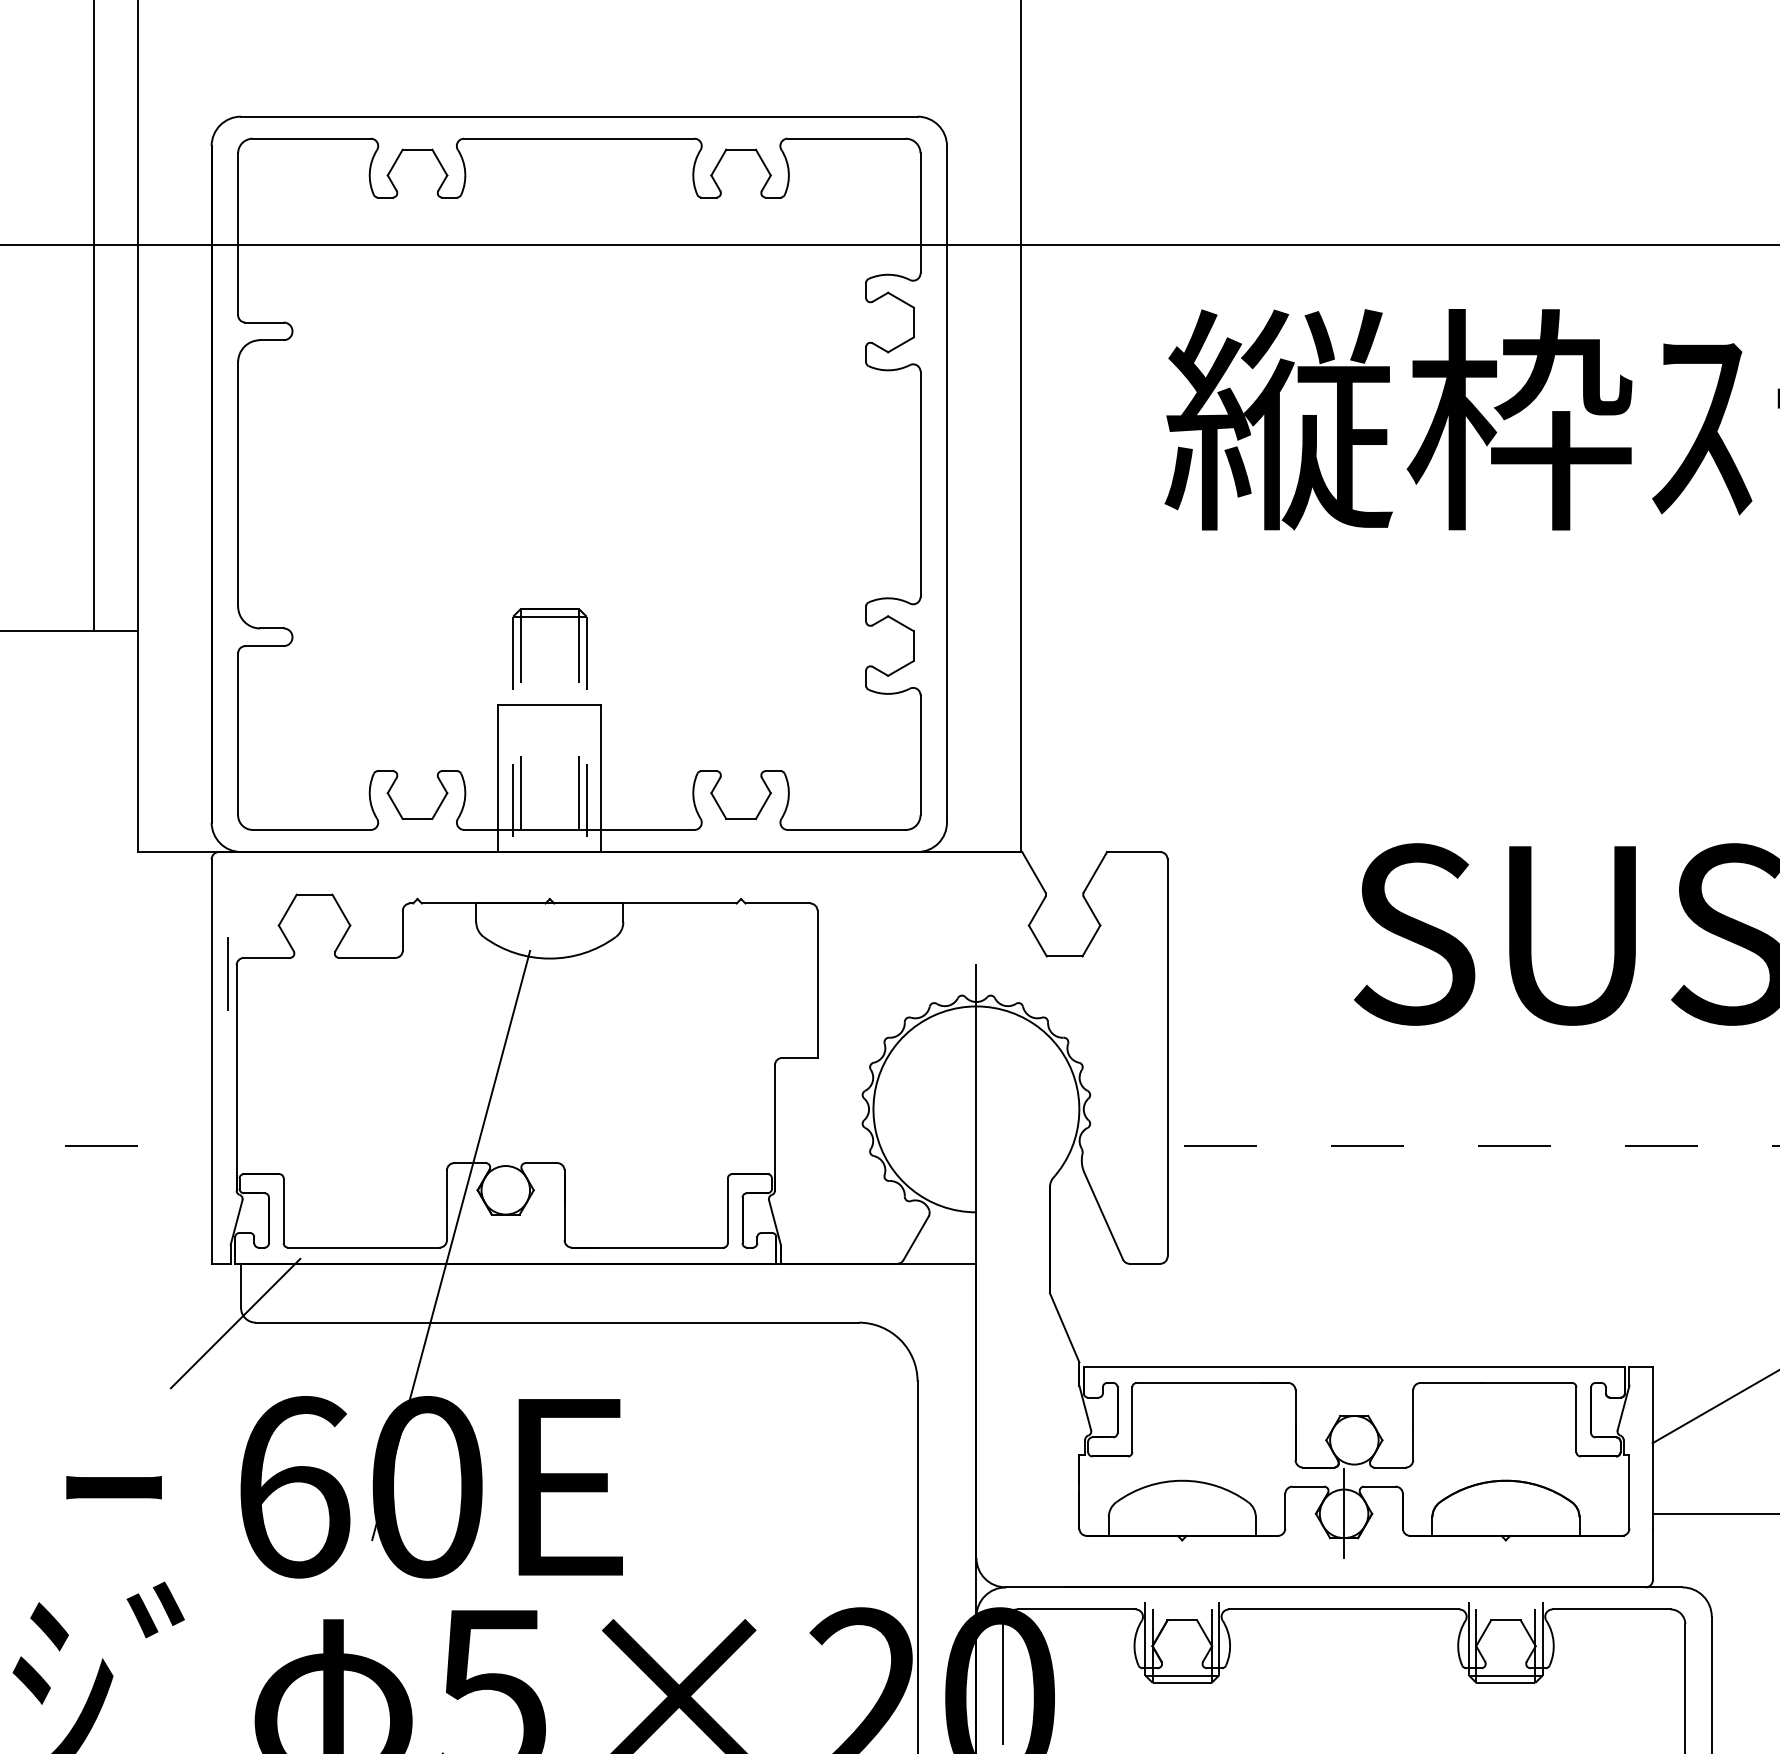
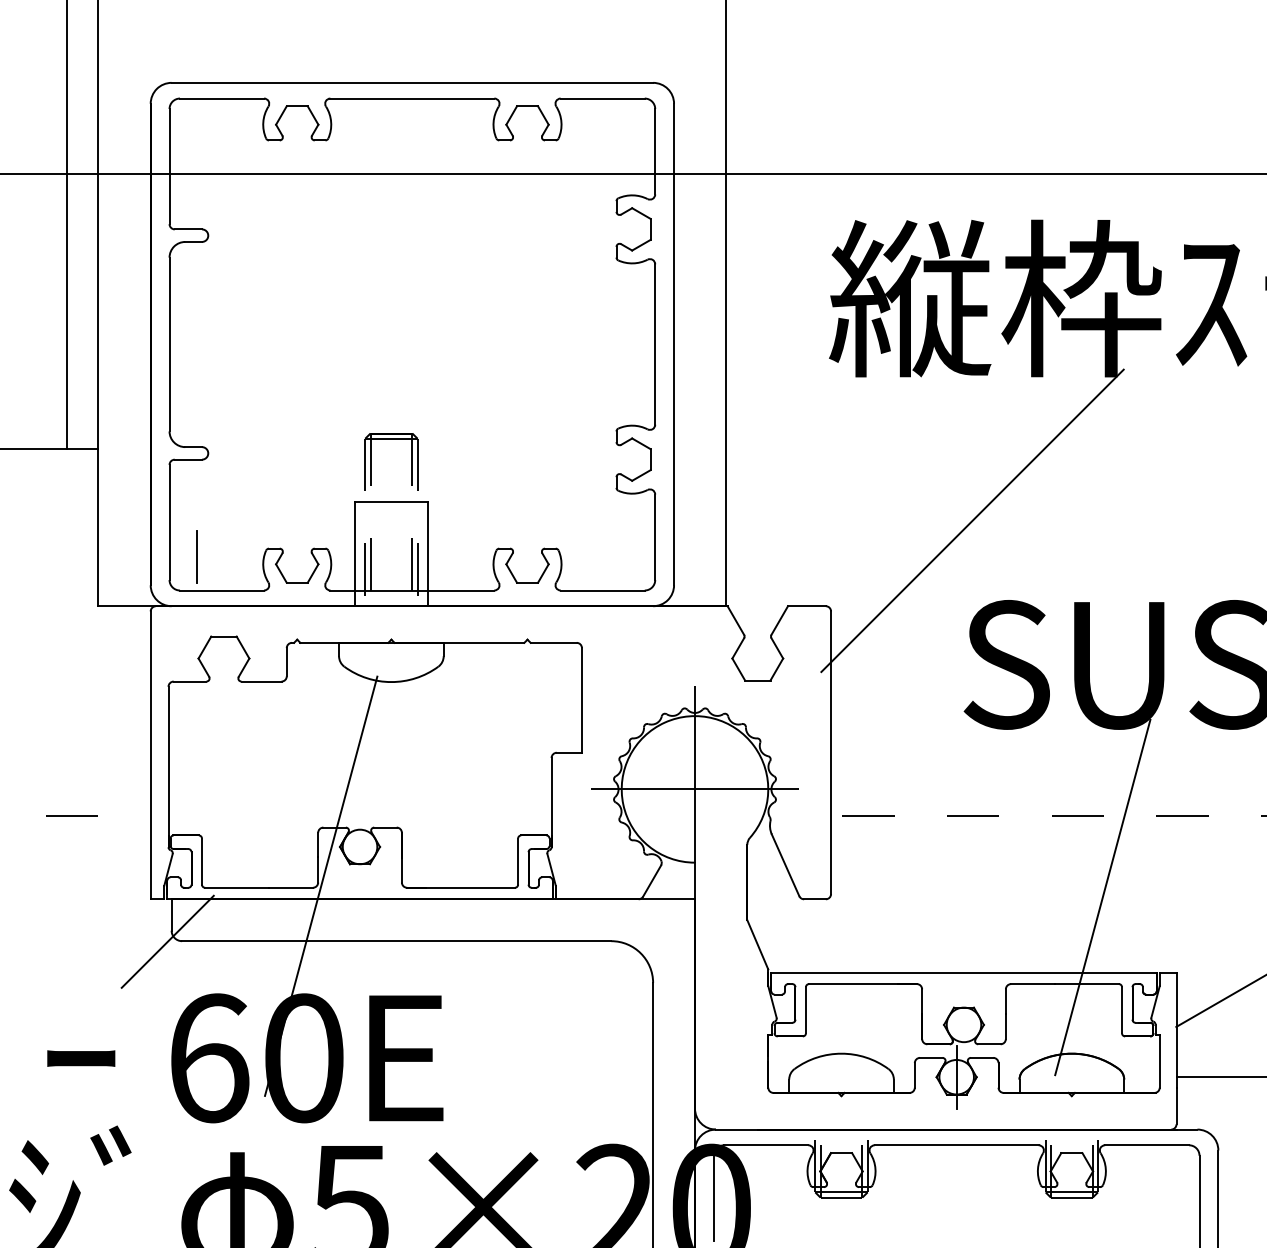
line: (1365, 731) -> (971, 520), added
line: (227, 973) -> (196, 556), moved
line: (976, 1109) -> (695, 789), added
line: (1549, 1260) -> (1102, 896), added

